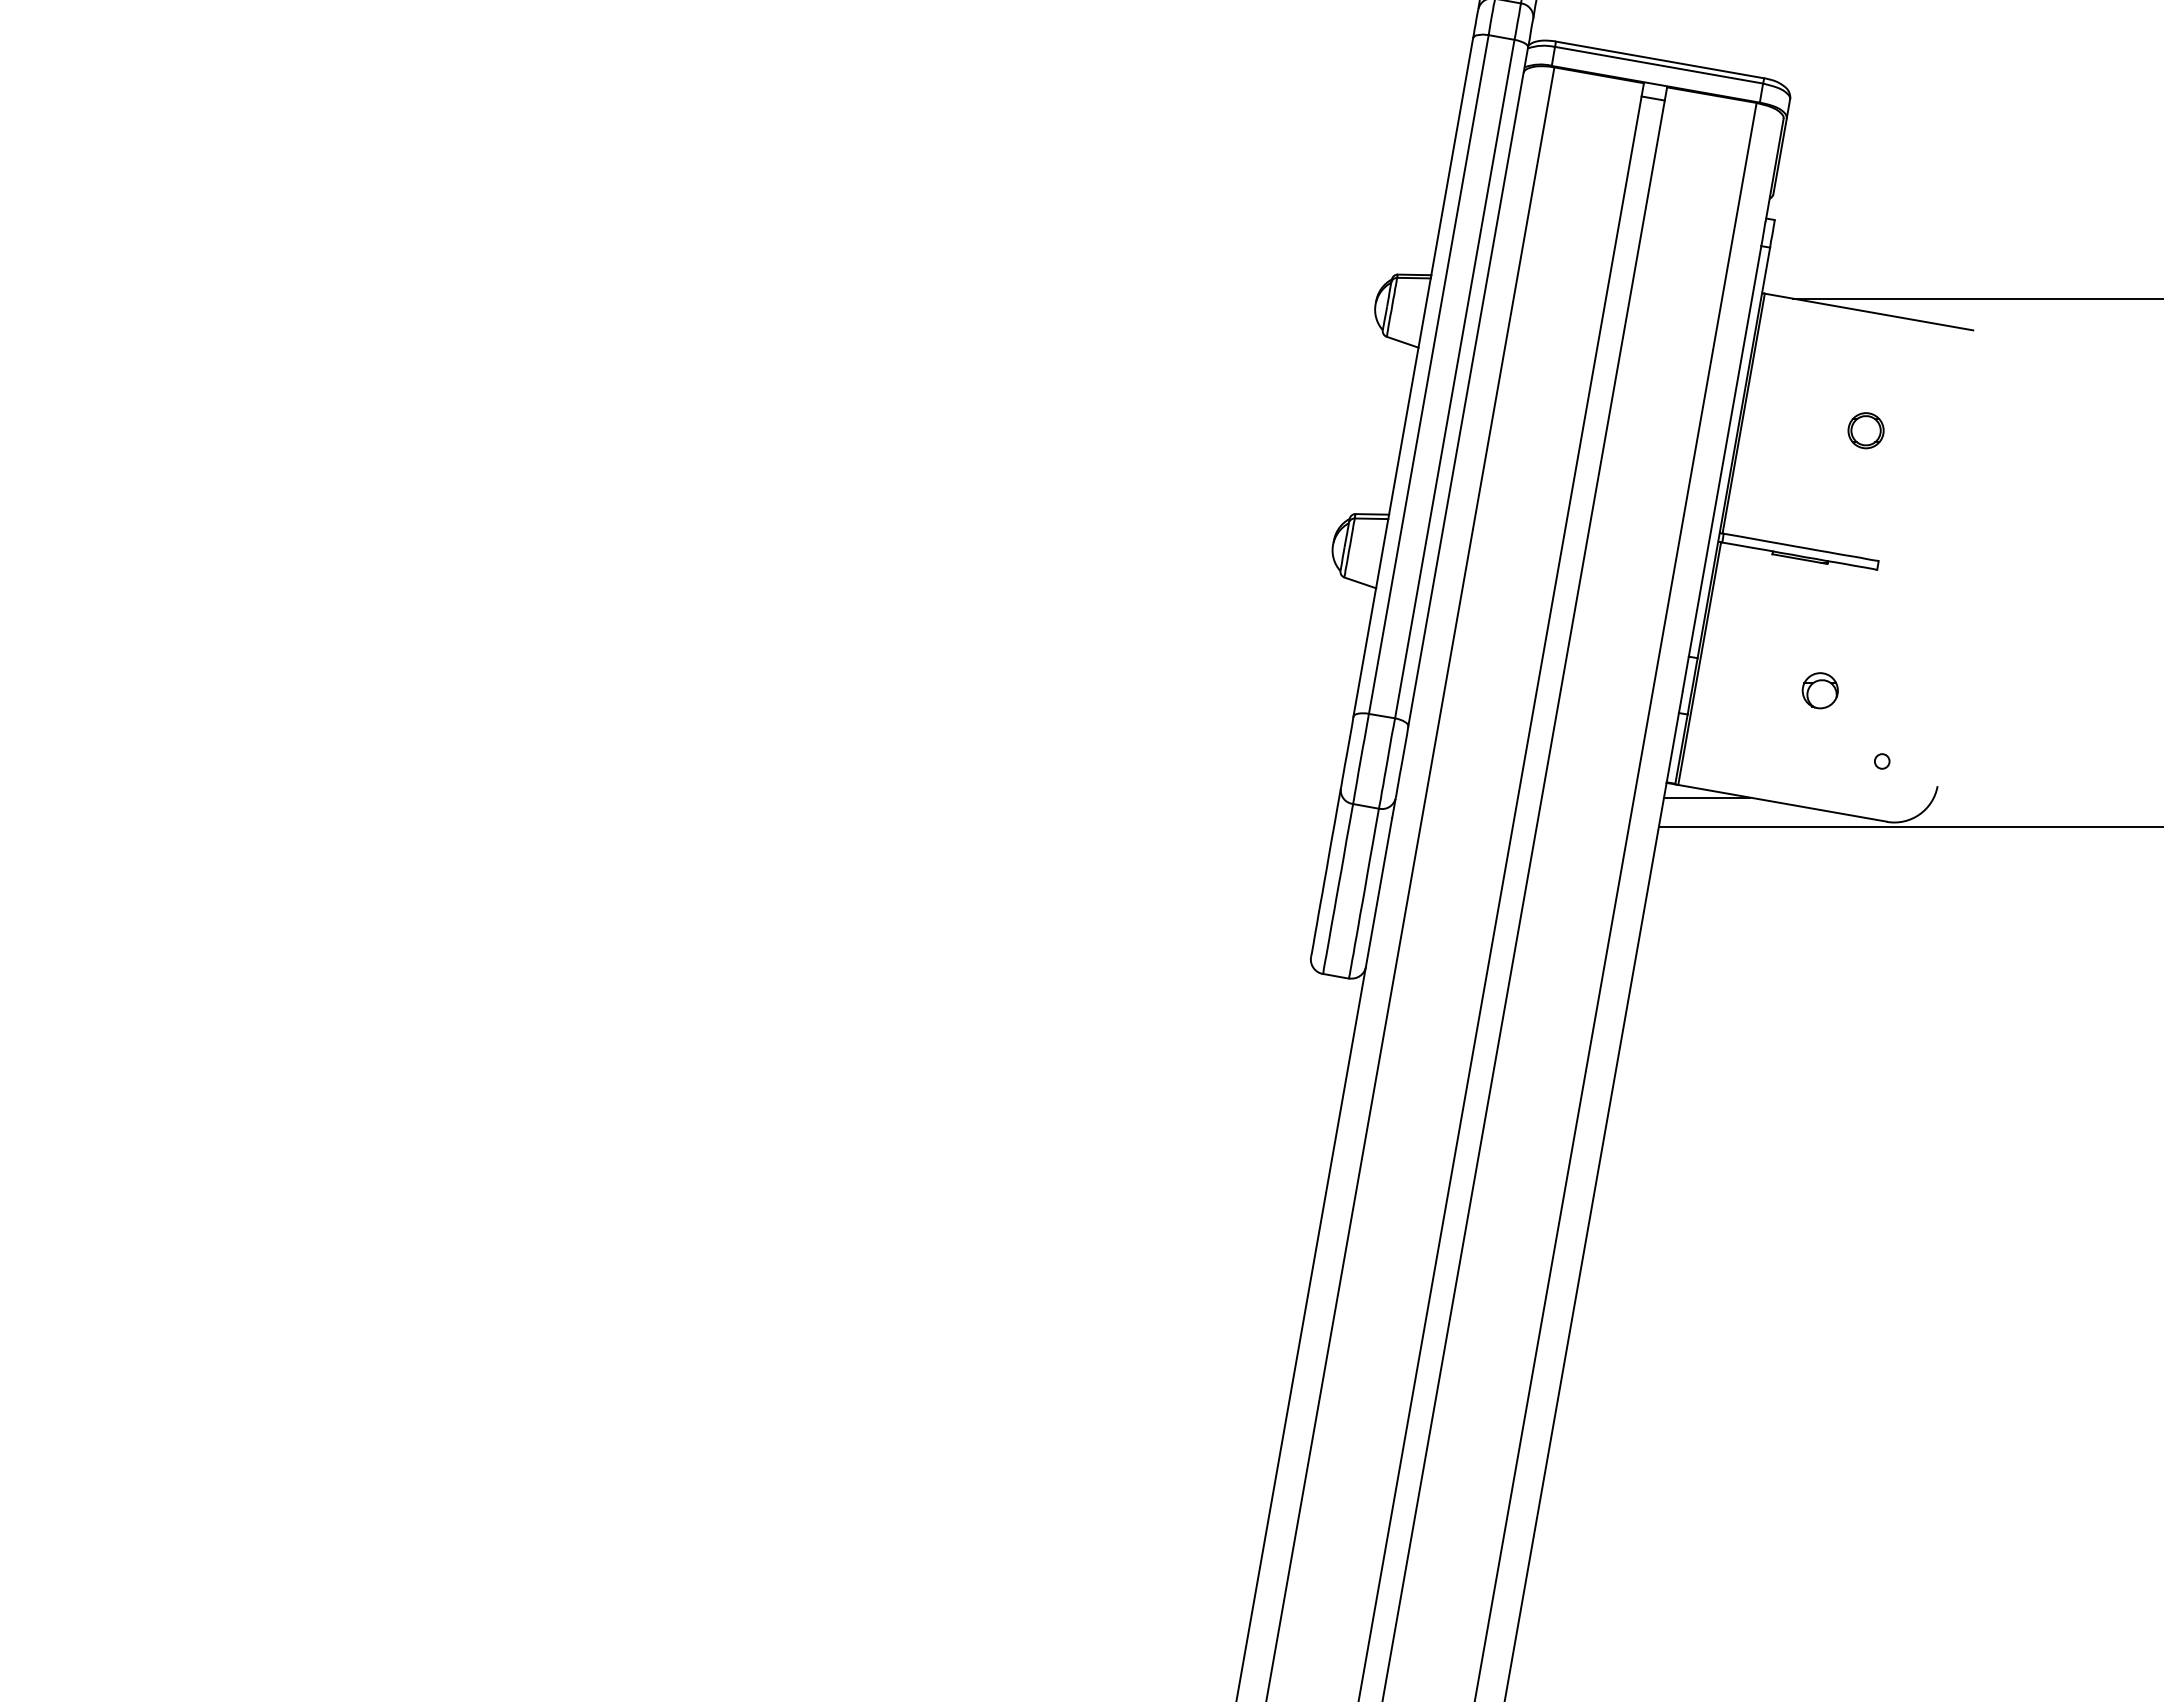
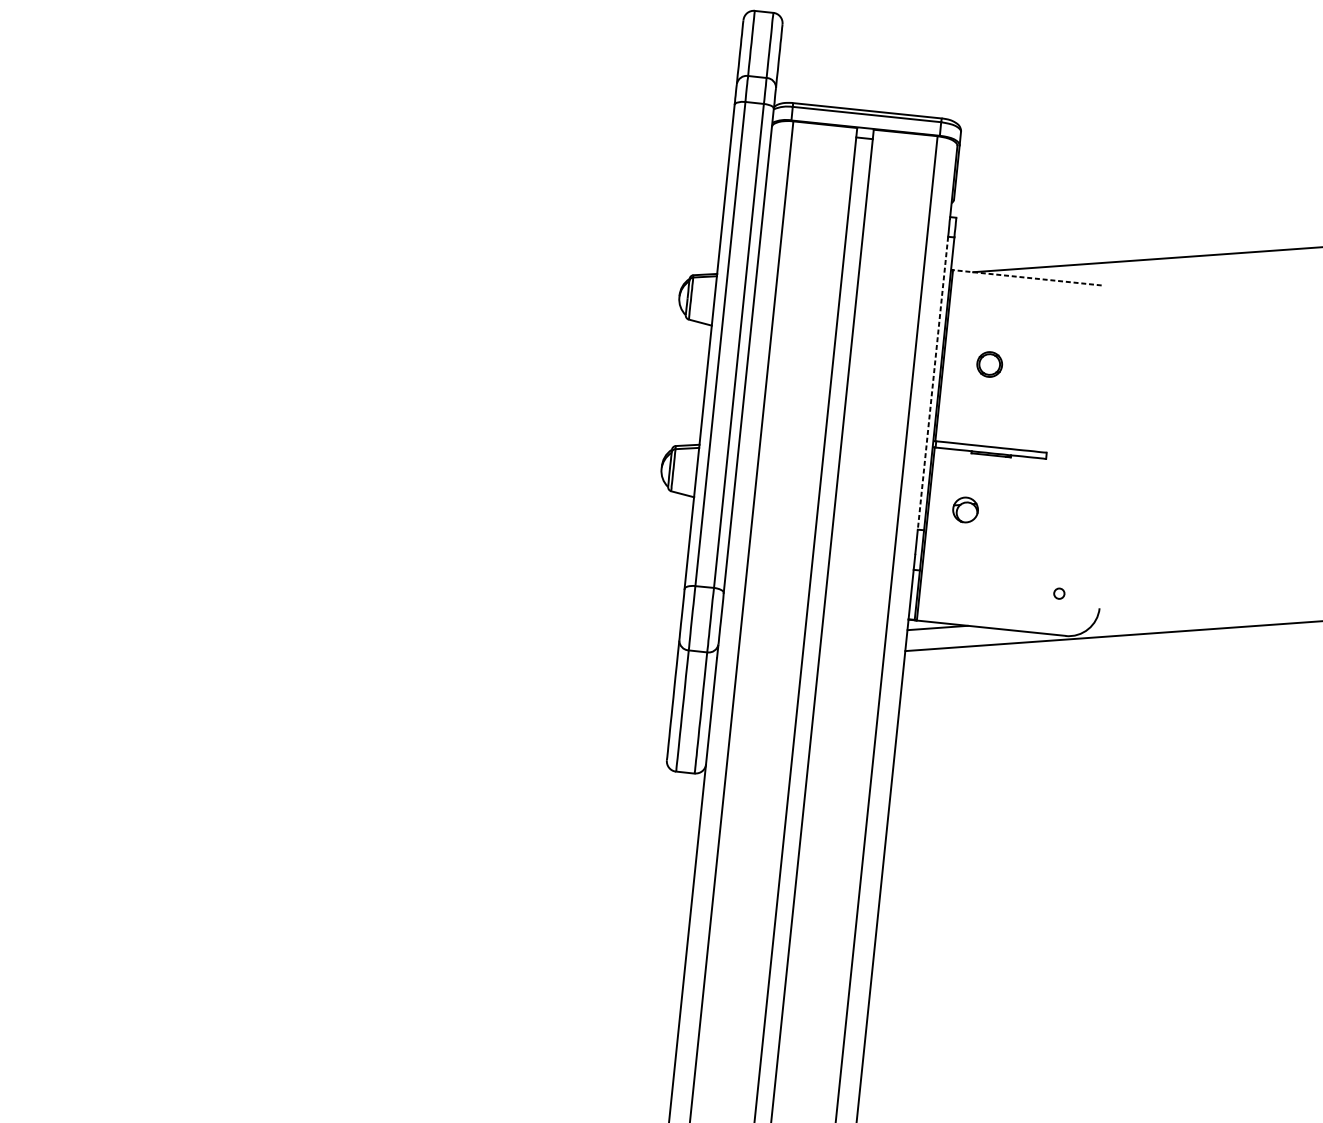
line: (1869, 312) -> (1027, 278), solid -> dashed
part: (1865, 430) -> (989, 364), moved
line: (1724, 451) -> (932, 383), solid -> dashed
part: (1819, 690) -> (965, 509), moved

